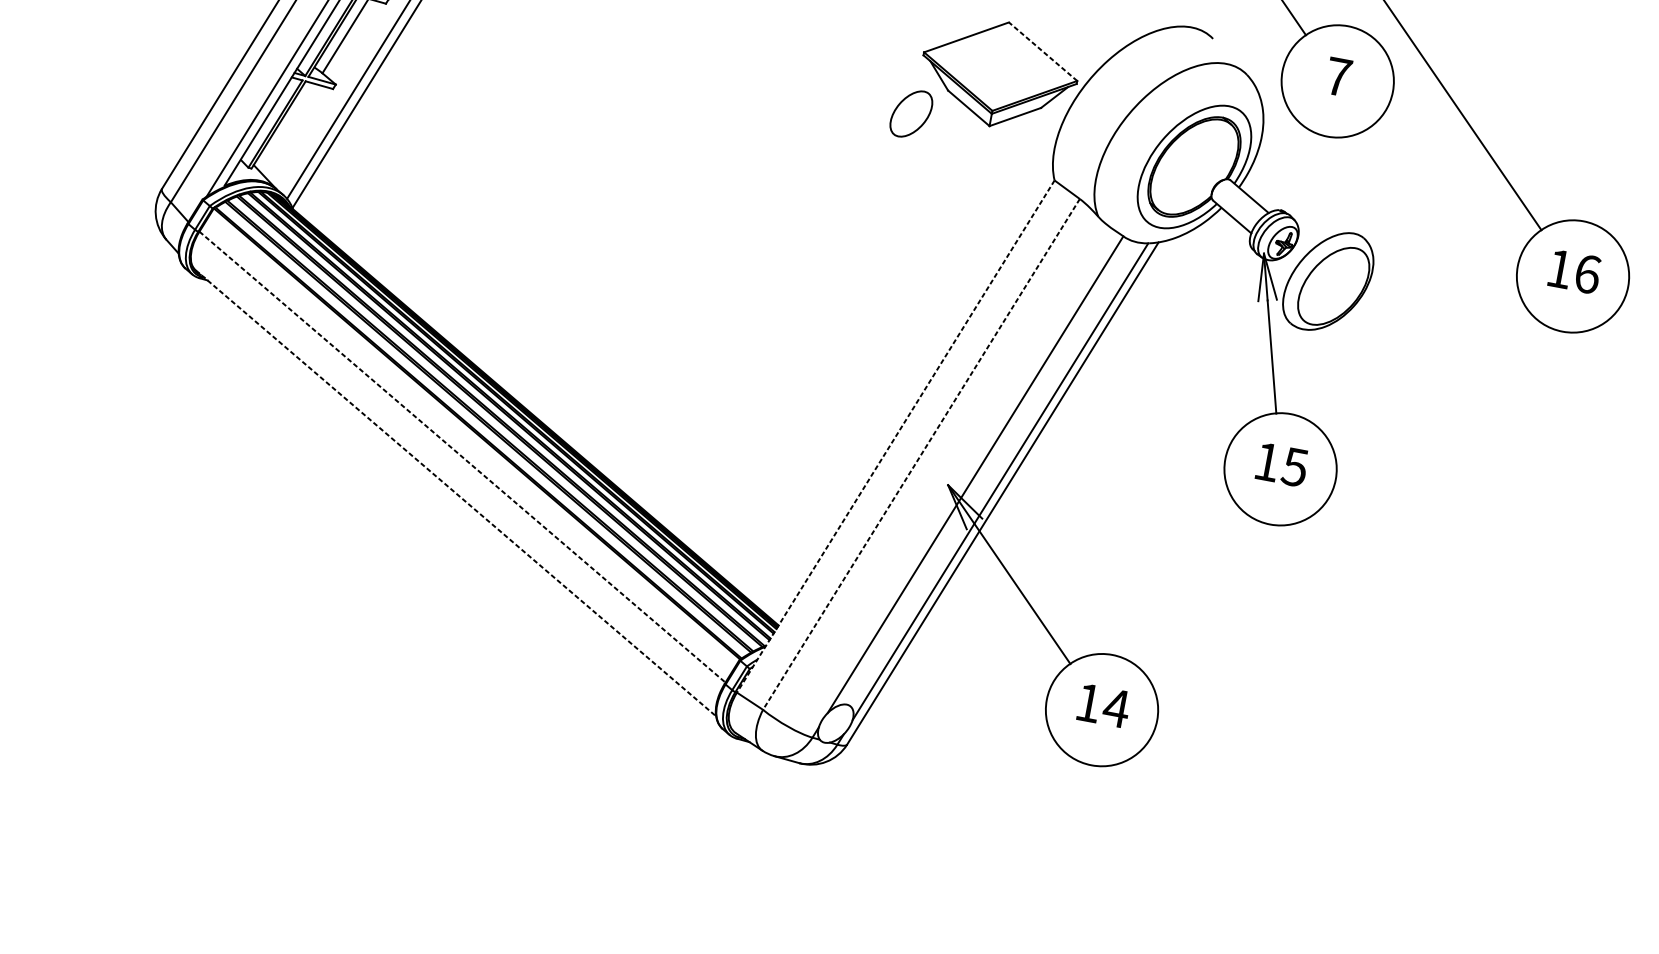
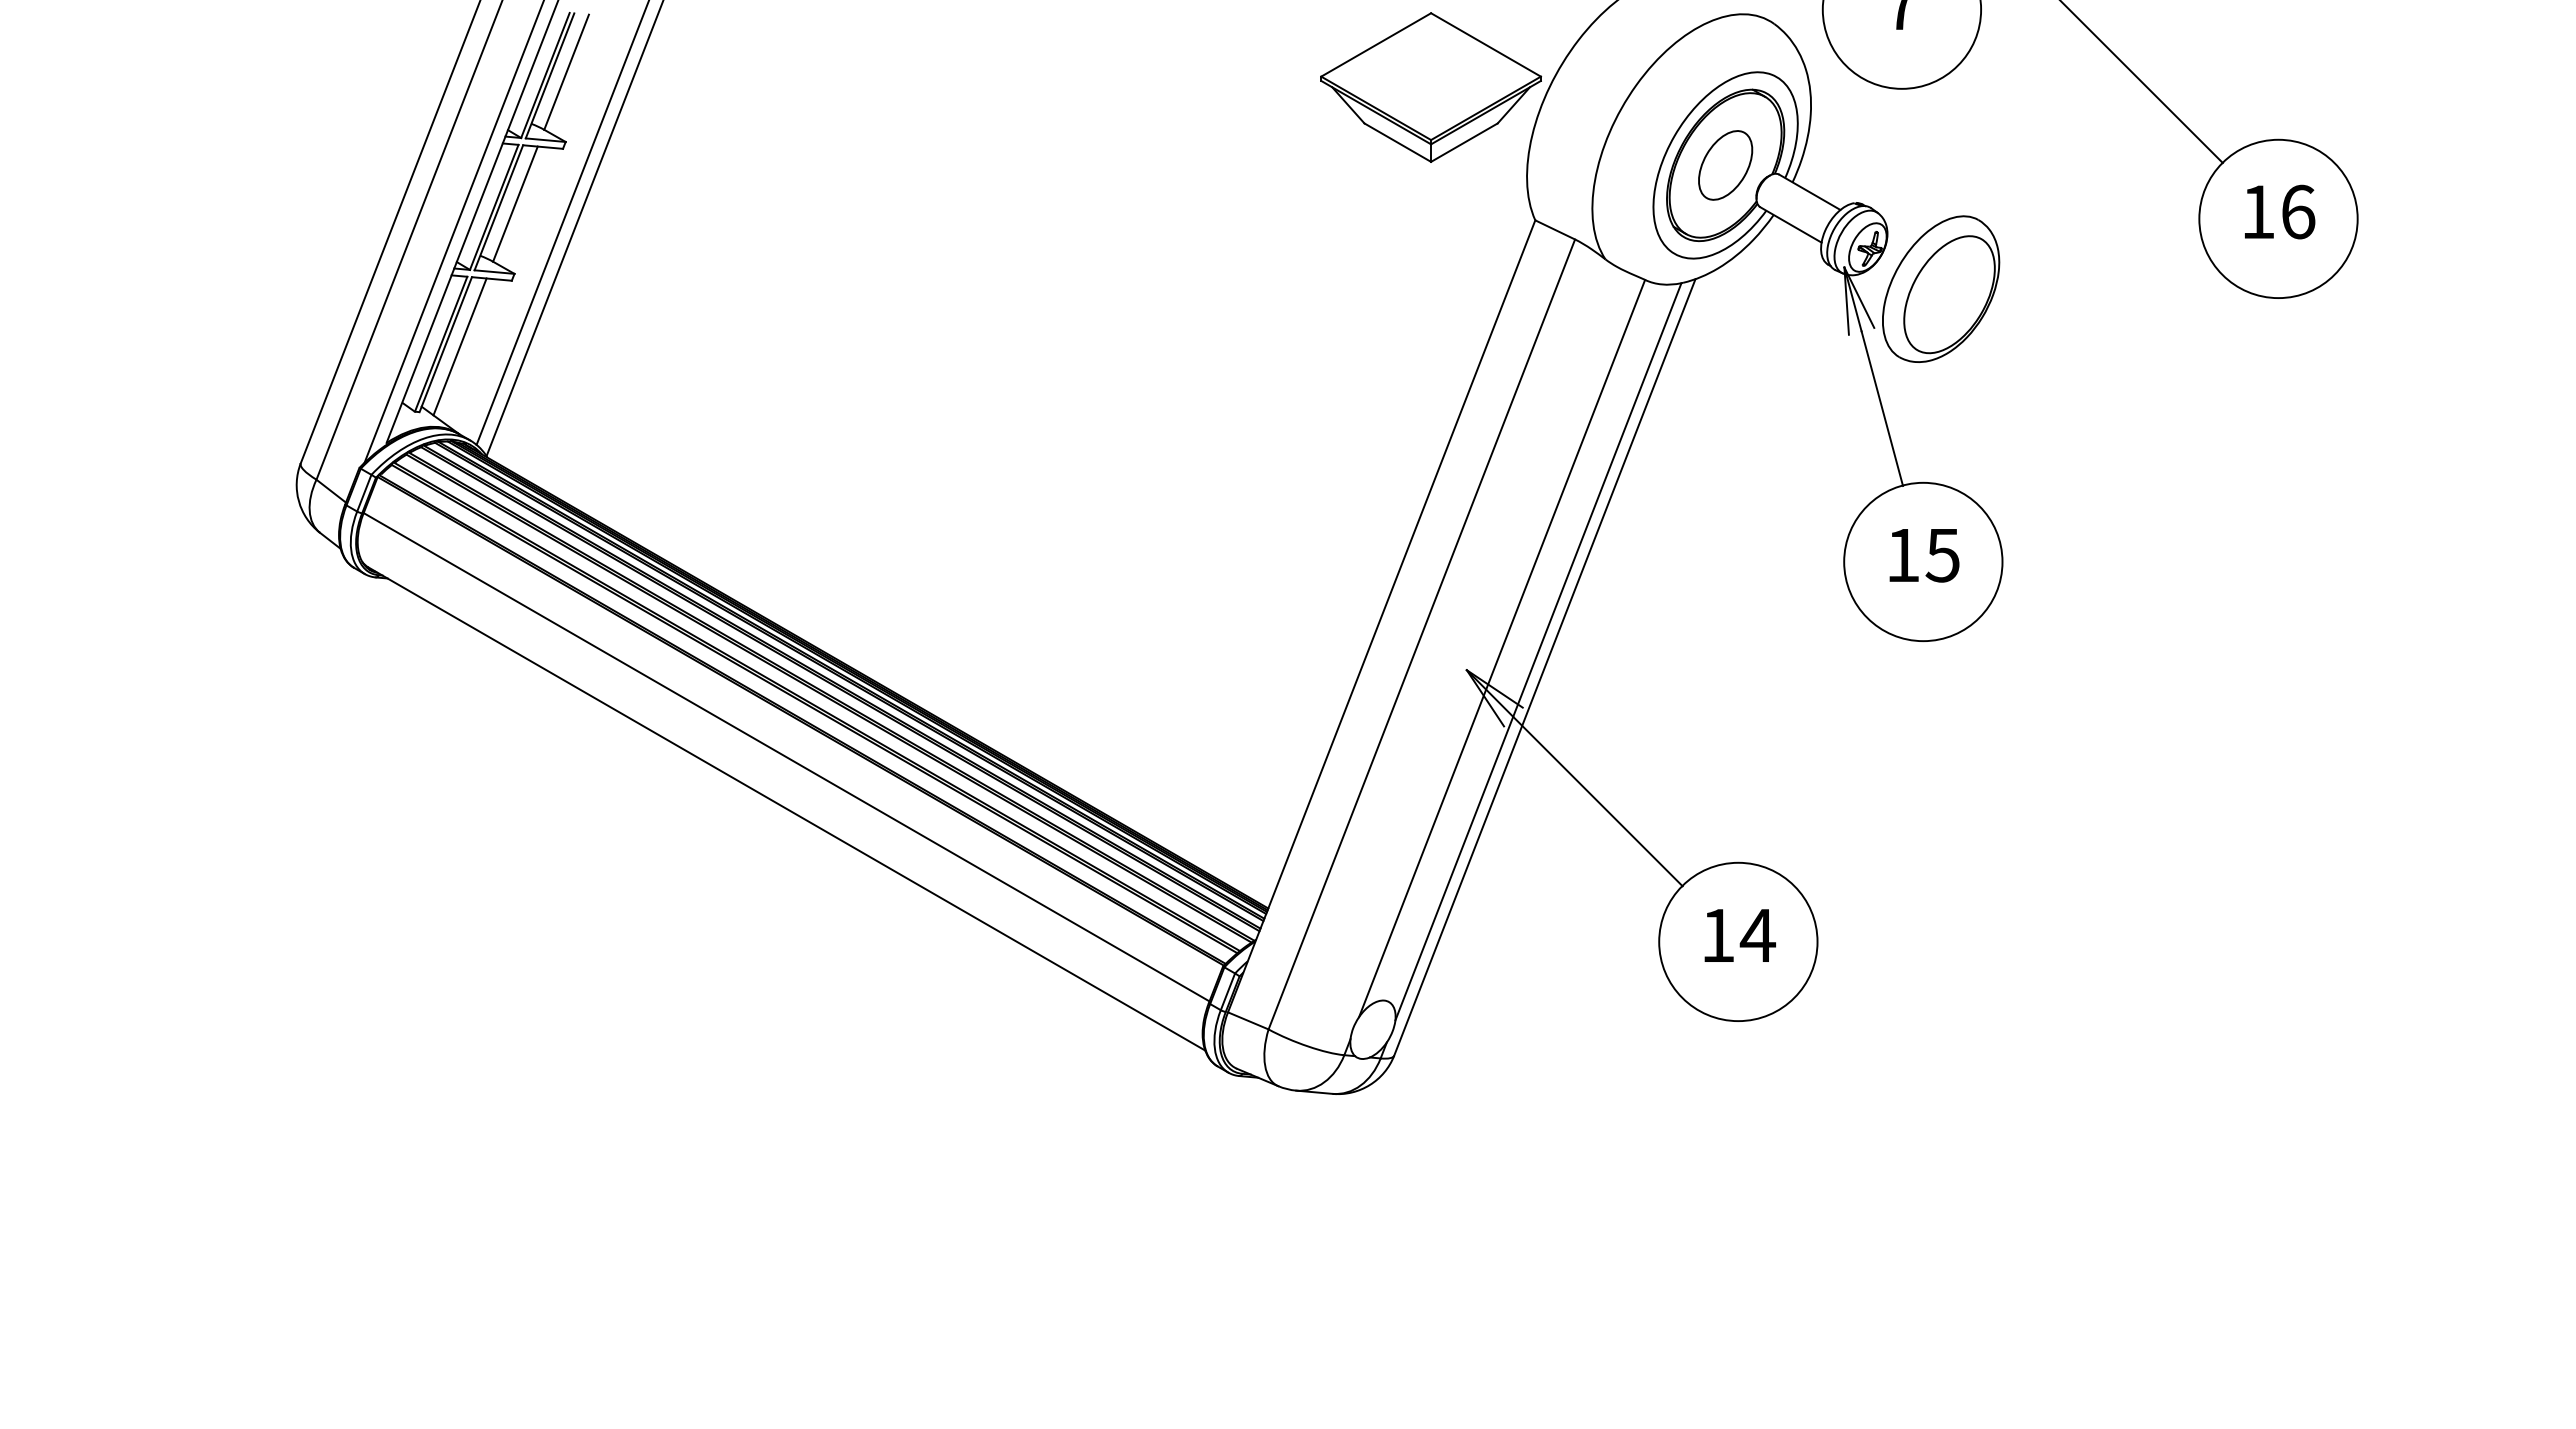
line: (1042, 51) -> (1485, 44), dashed -> solid
part: (911, 114) -> (1725, 165), moved
line: (287, 128) -> (459, 346), added
line: (895, 436) -> (1381, 616), dashed -> solid
line: (921, 454) -> (1421, 634), dashed -> solid
line: (463, 457) -> (787, 757), dashed -> solid
line: (456, 493) -> (787, 809), dashed -> solid

